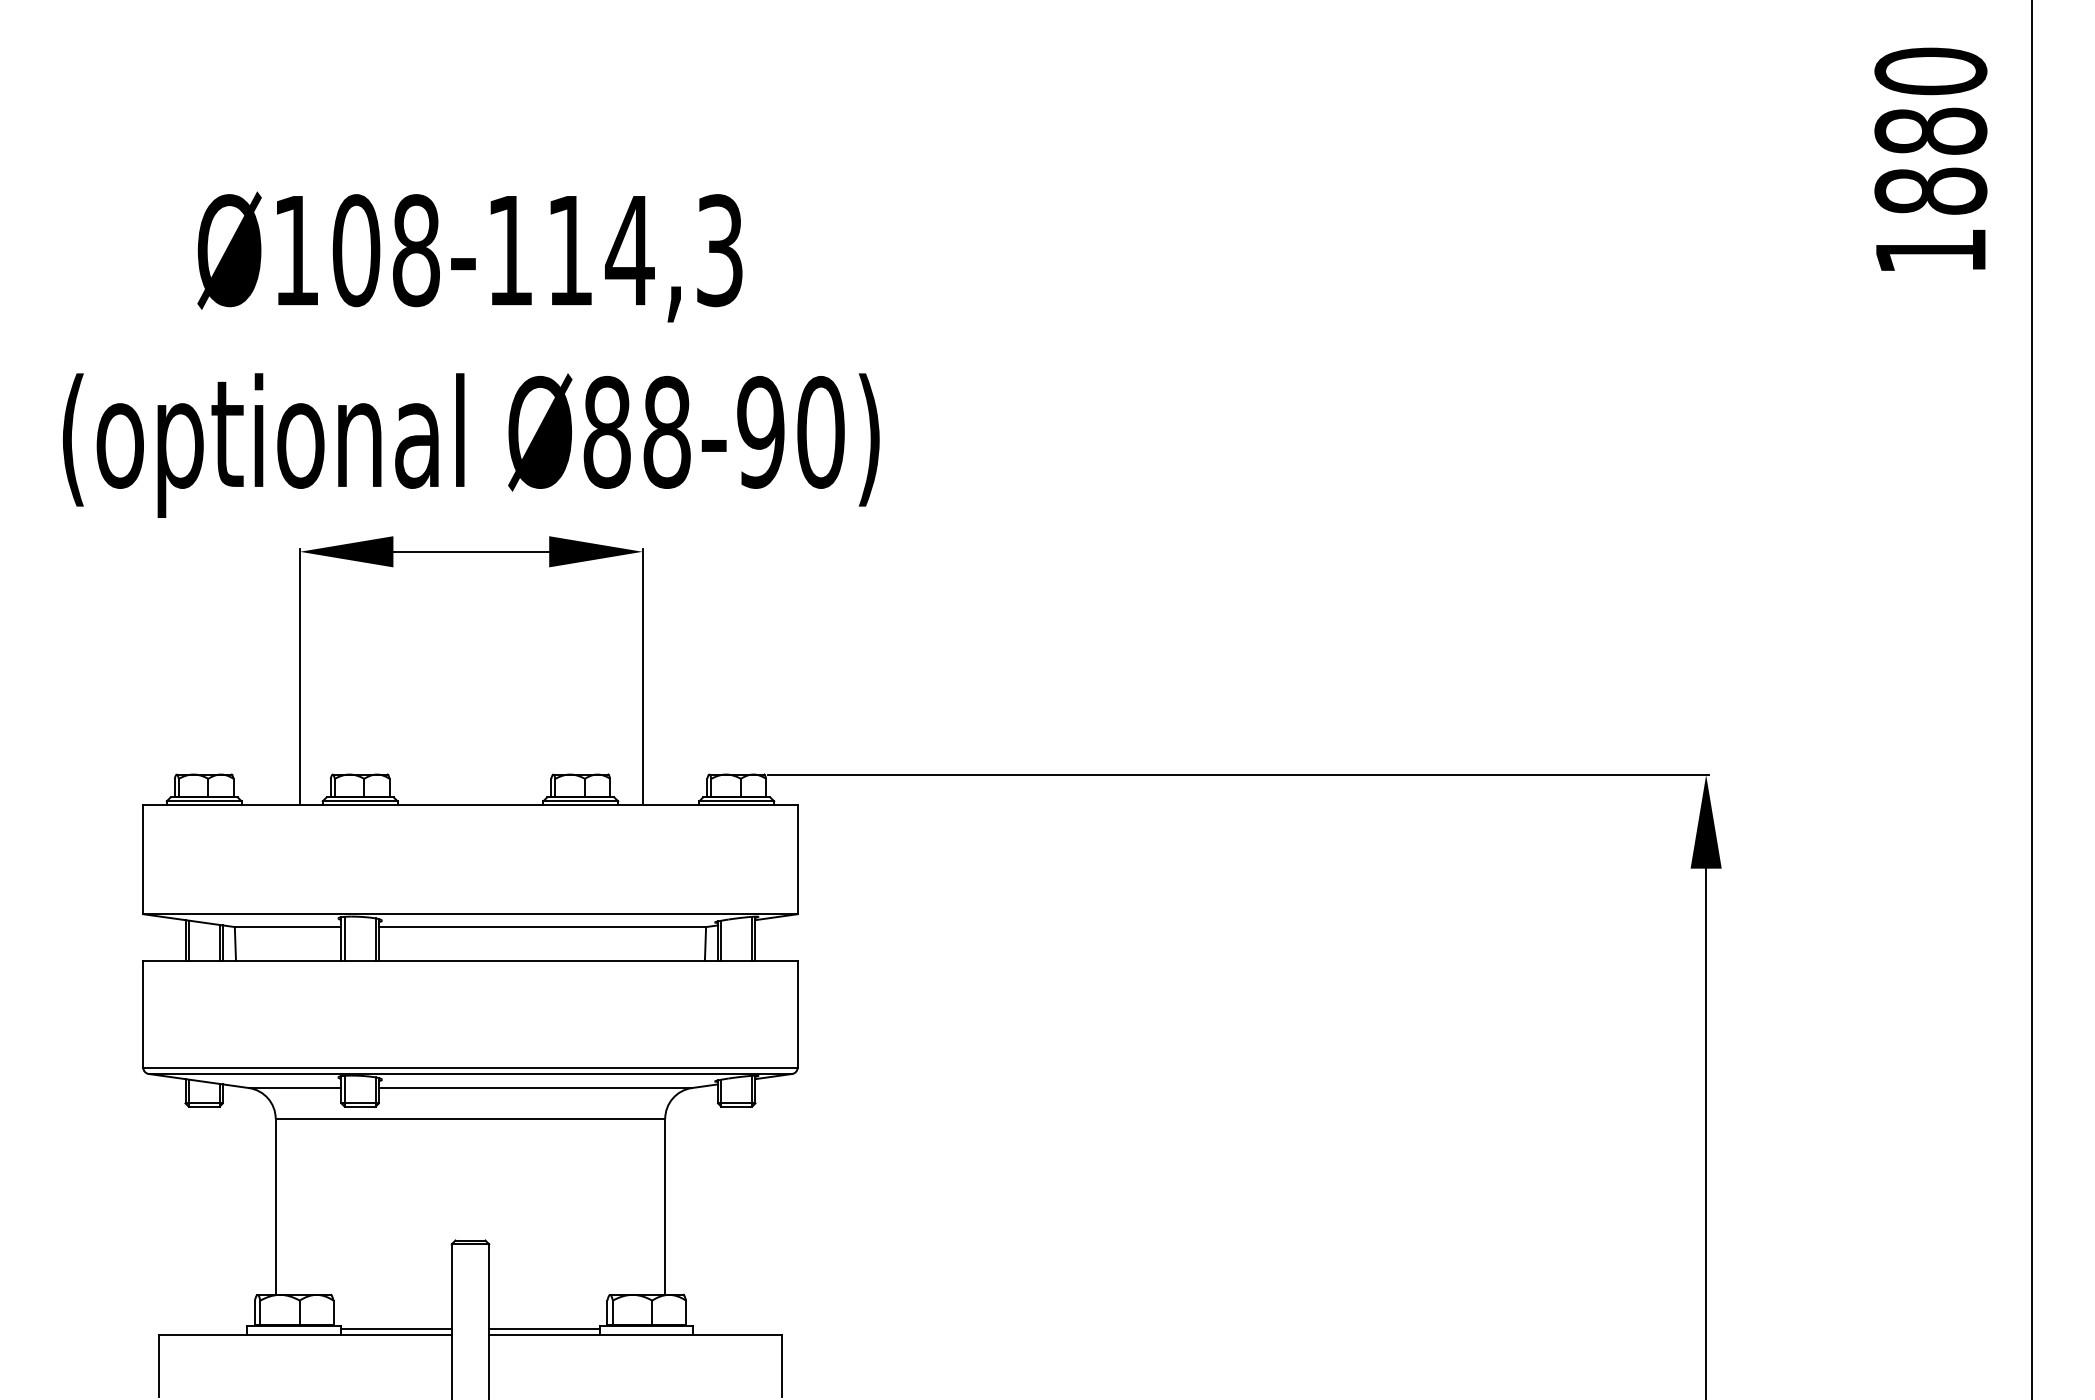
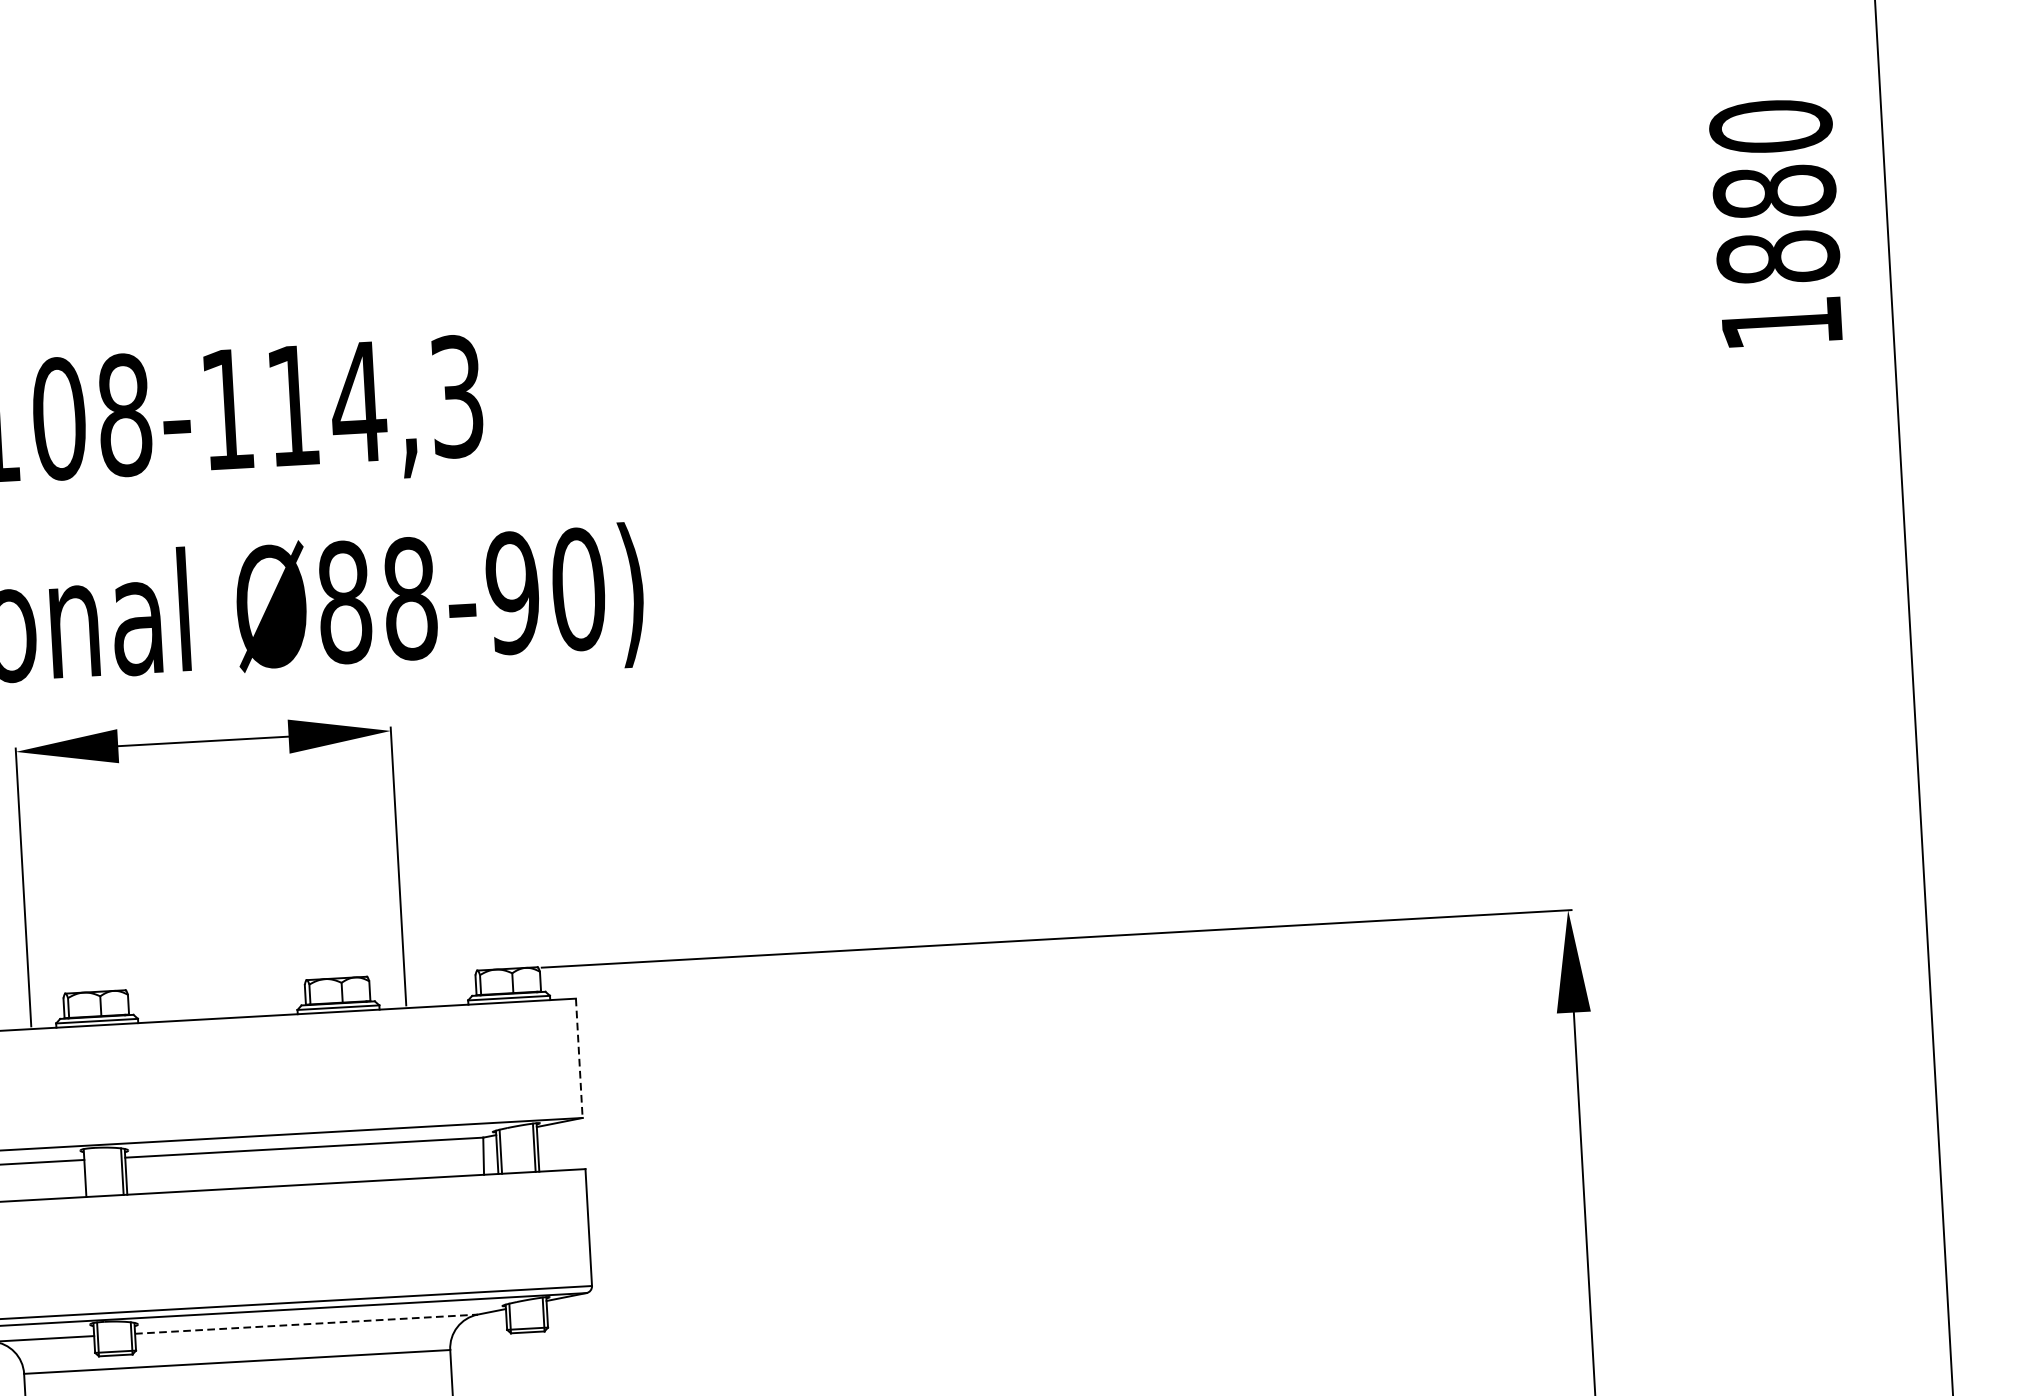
line: (797, 859) -> (579, 1058), solid -> dashed
line: (344, 938) -> (88, 1172), removed
line: (535, 1088) -> (306, 1324), solid -> dashed

